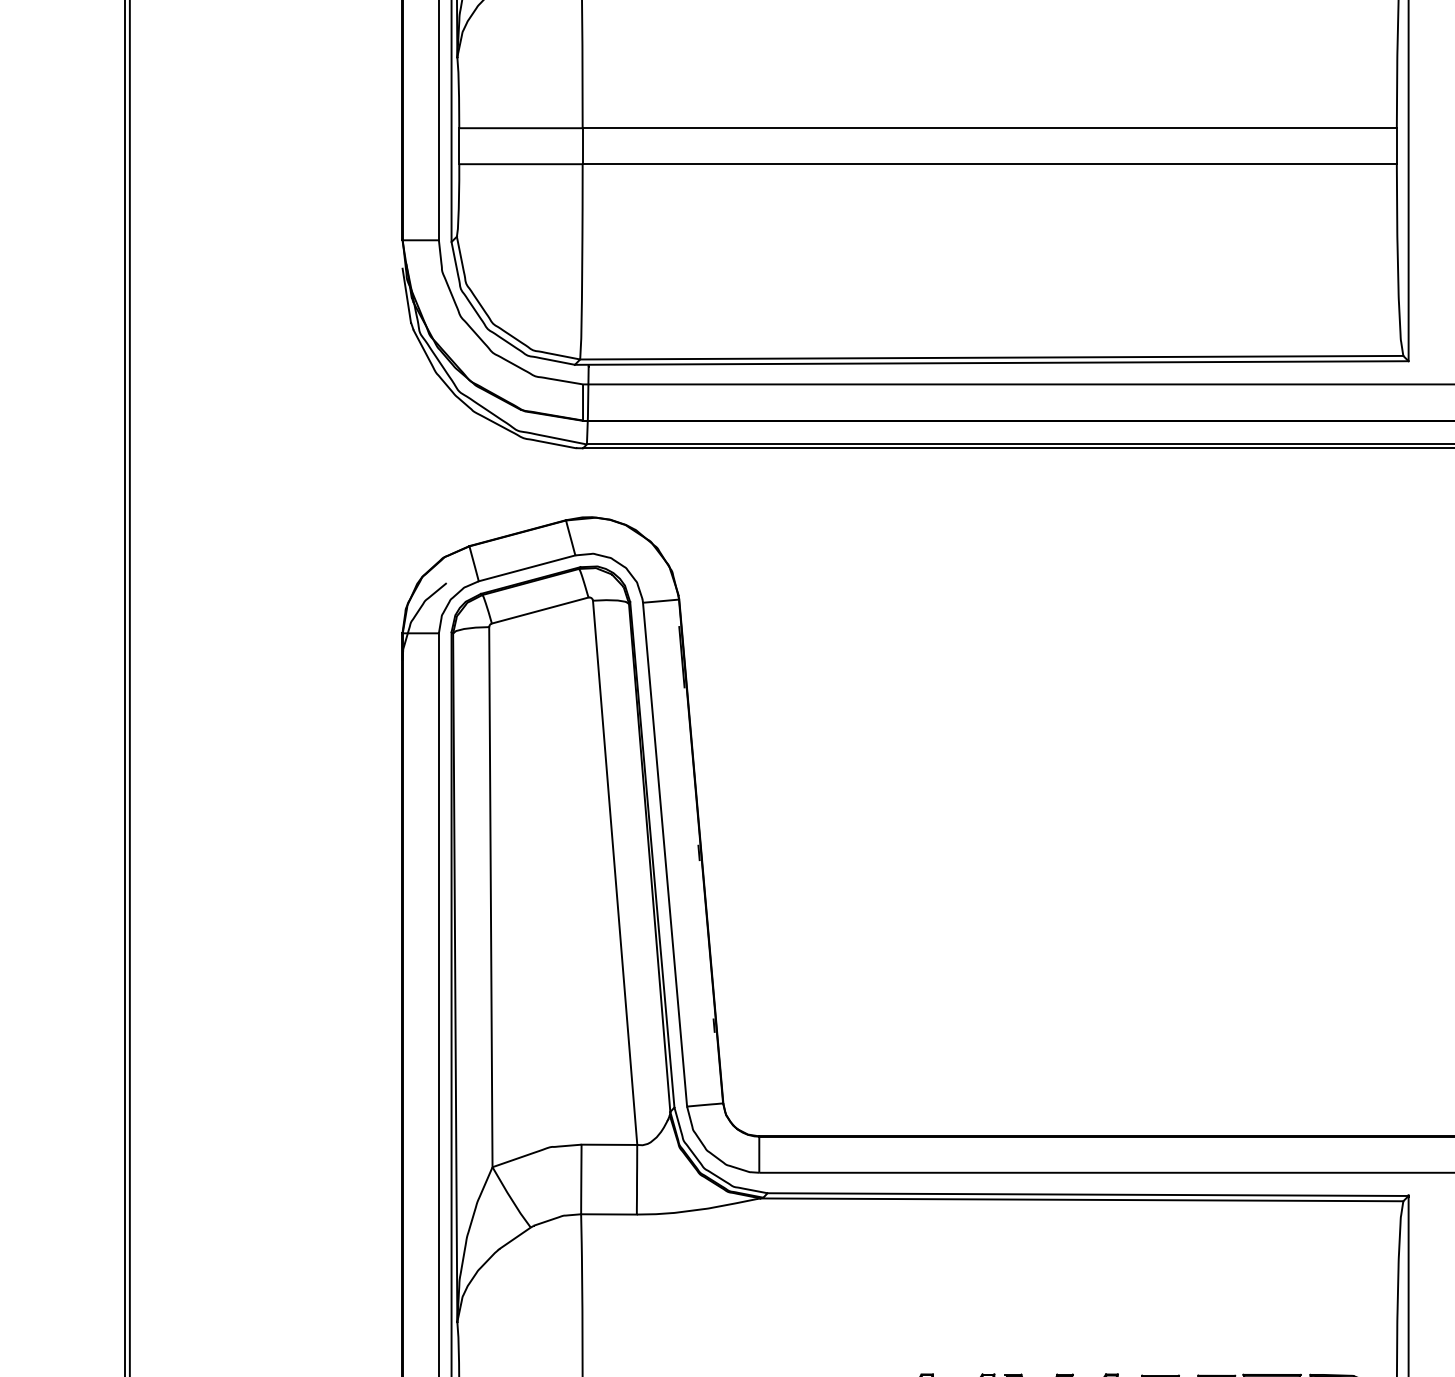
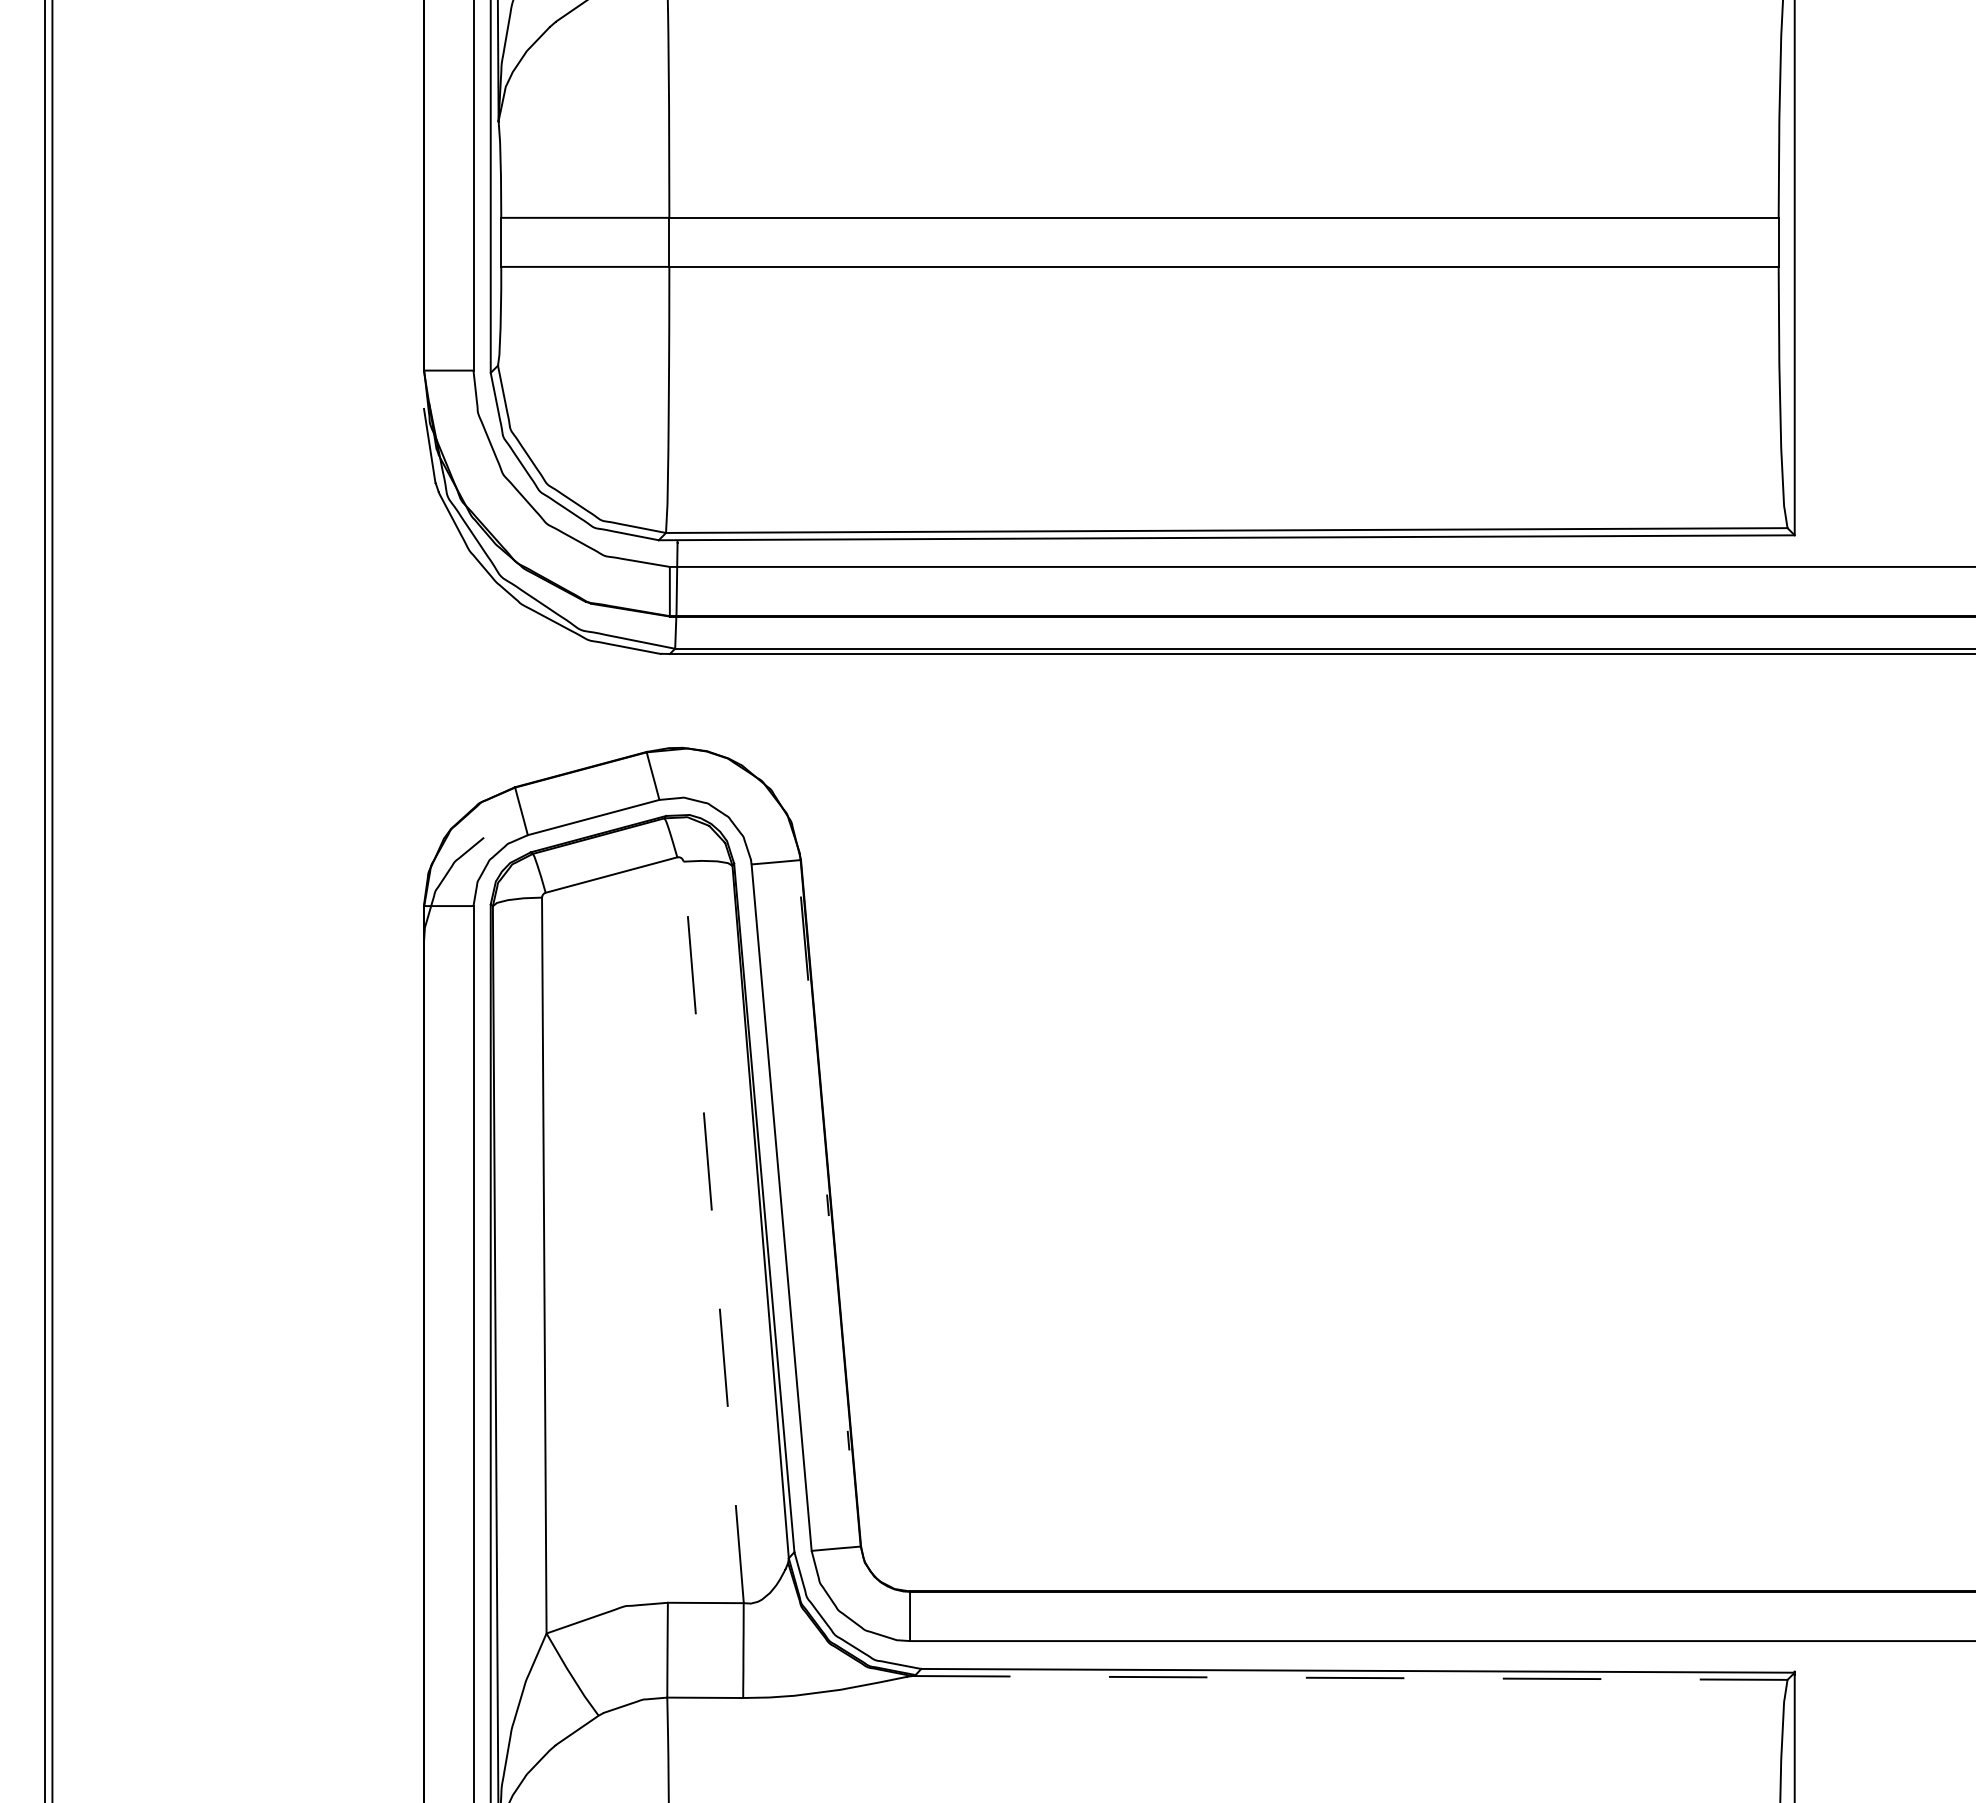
line: (615, 872) -> (714, 1231), solid -> dashed
line: (1082, 1199) -> (1350, 1677), solid -> dashed

